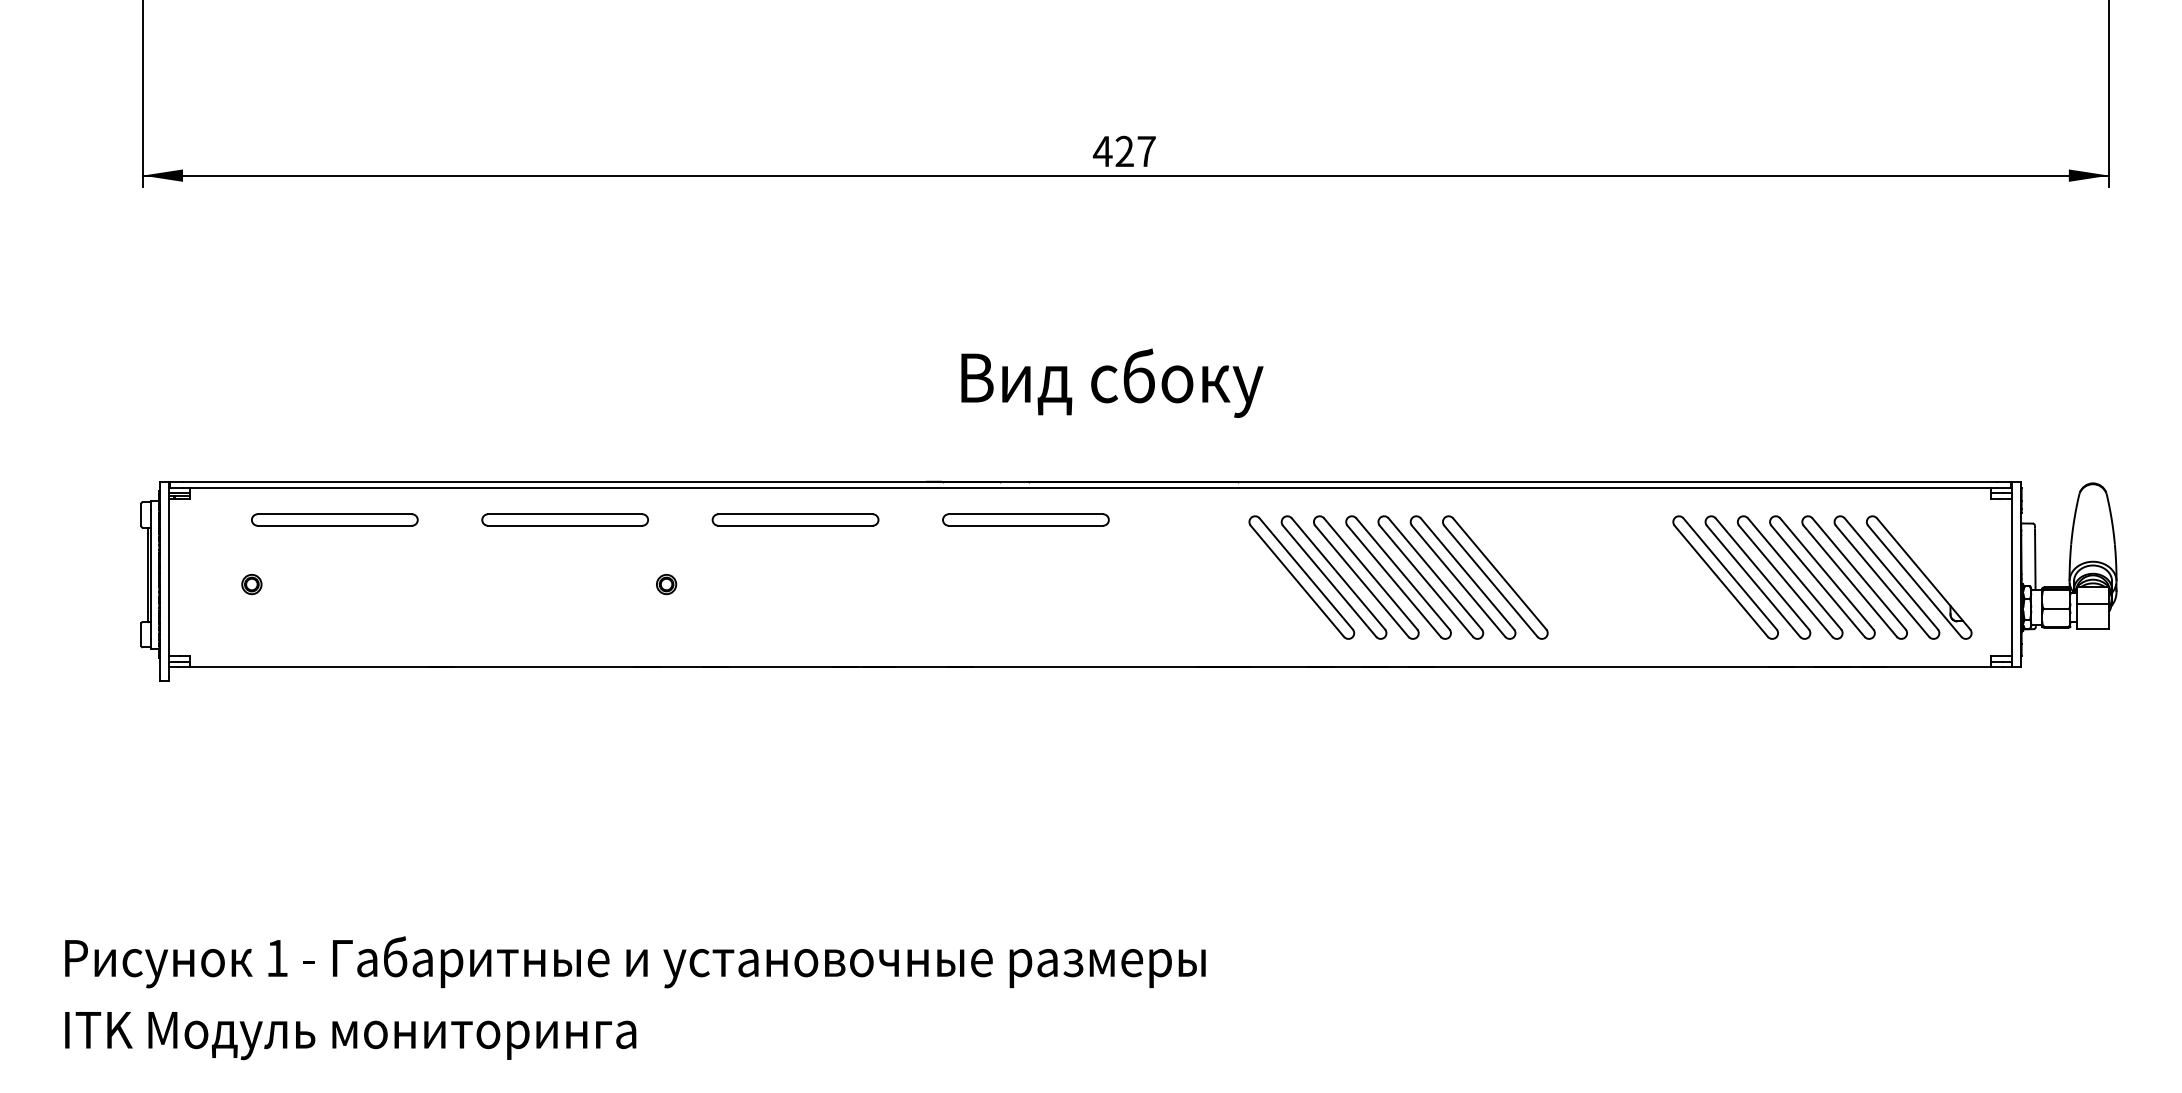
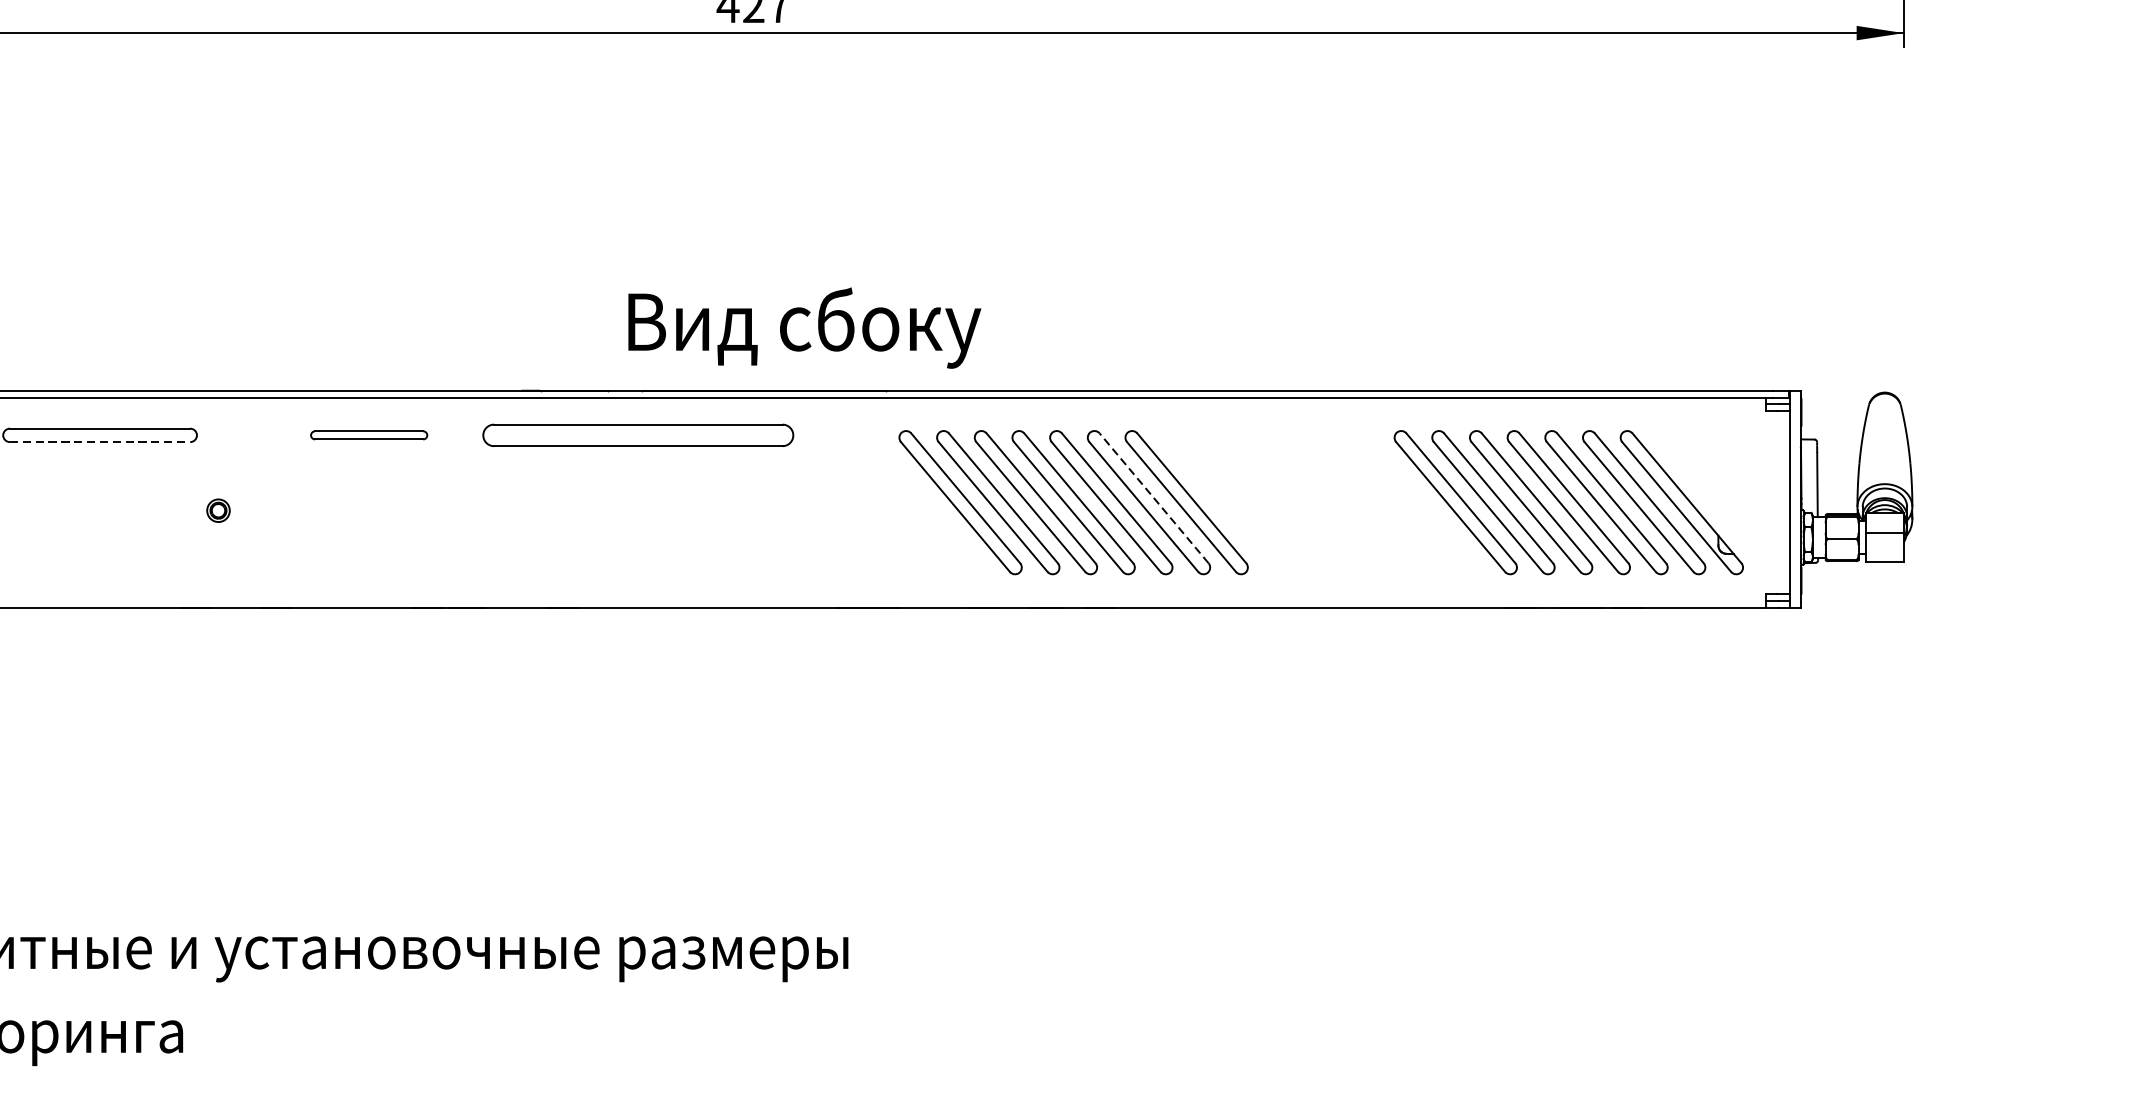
text: (1112, 382) -> (804, 327), moved
part: (795, 519) -> (369, 434), size x0.6
part: (1025, 519) -> (637, 434), size x1.6
line: (565, 525) -> (100, 441), solid -> dashed
line: (1467, 573) -> (1154, 497), solid -> dashed

